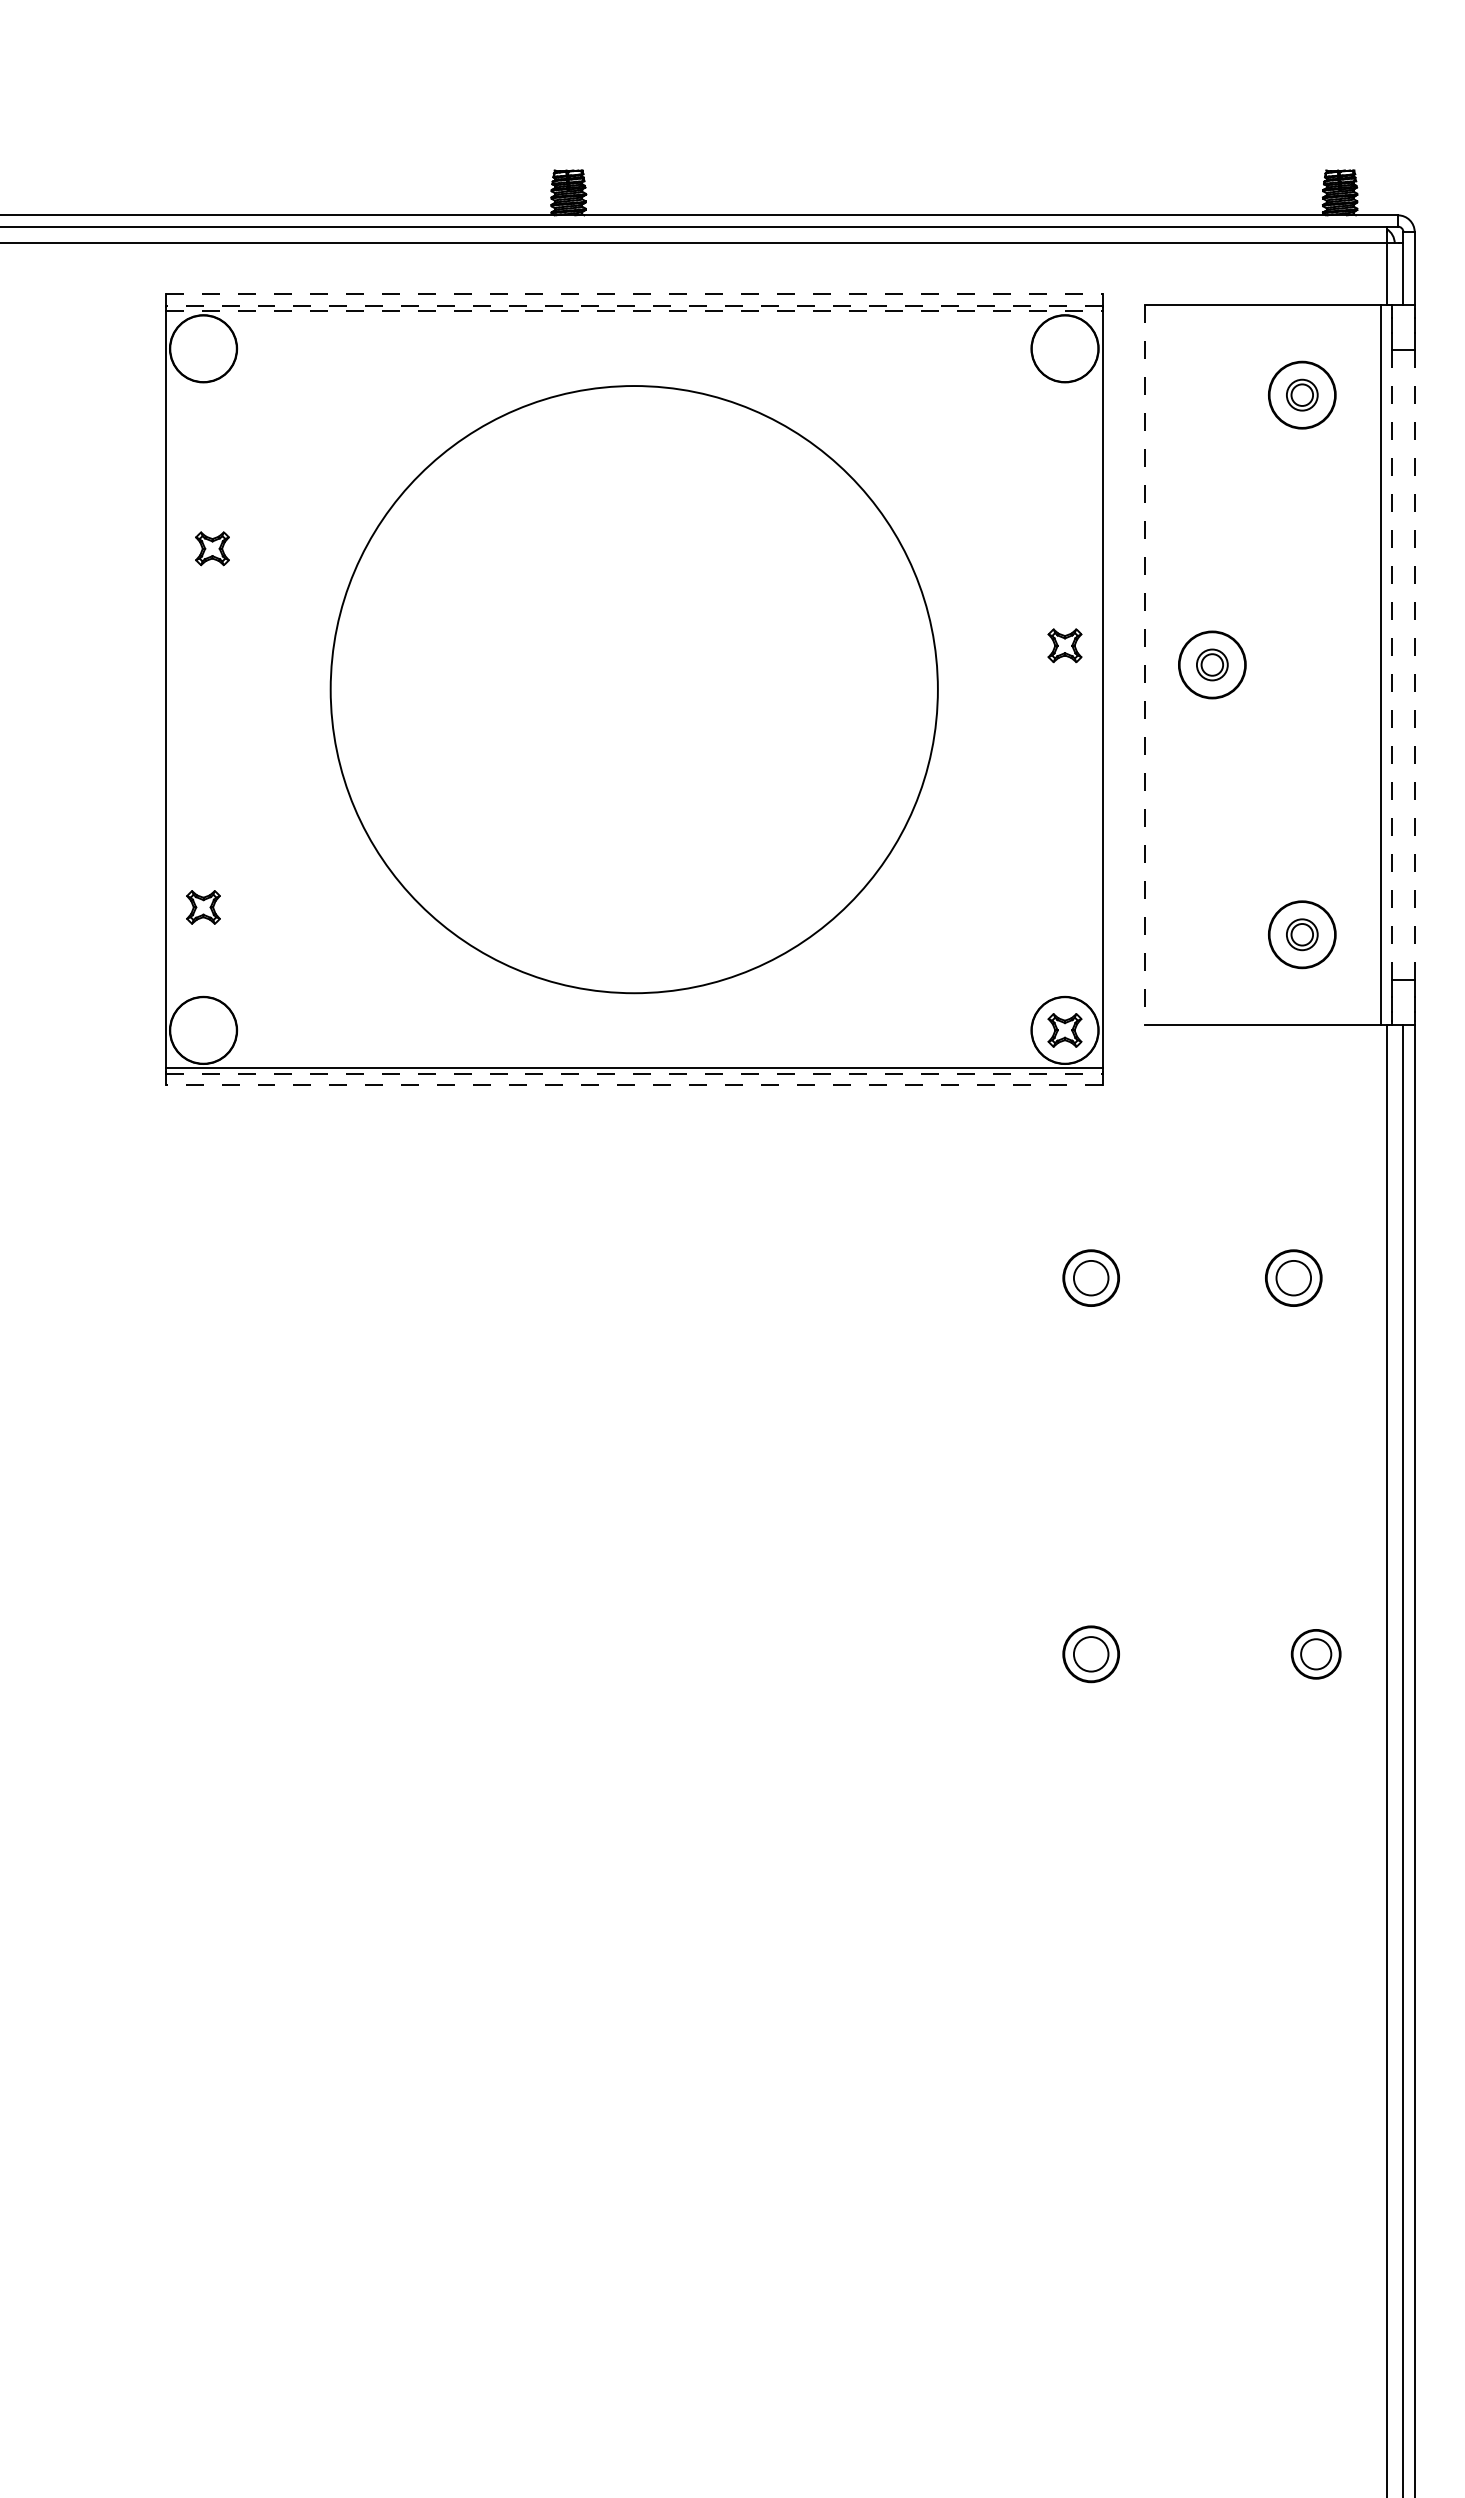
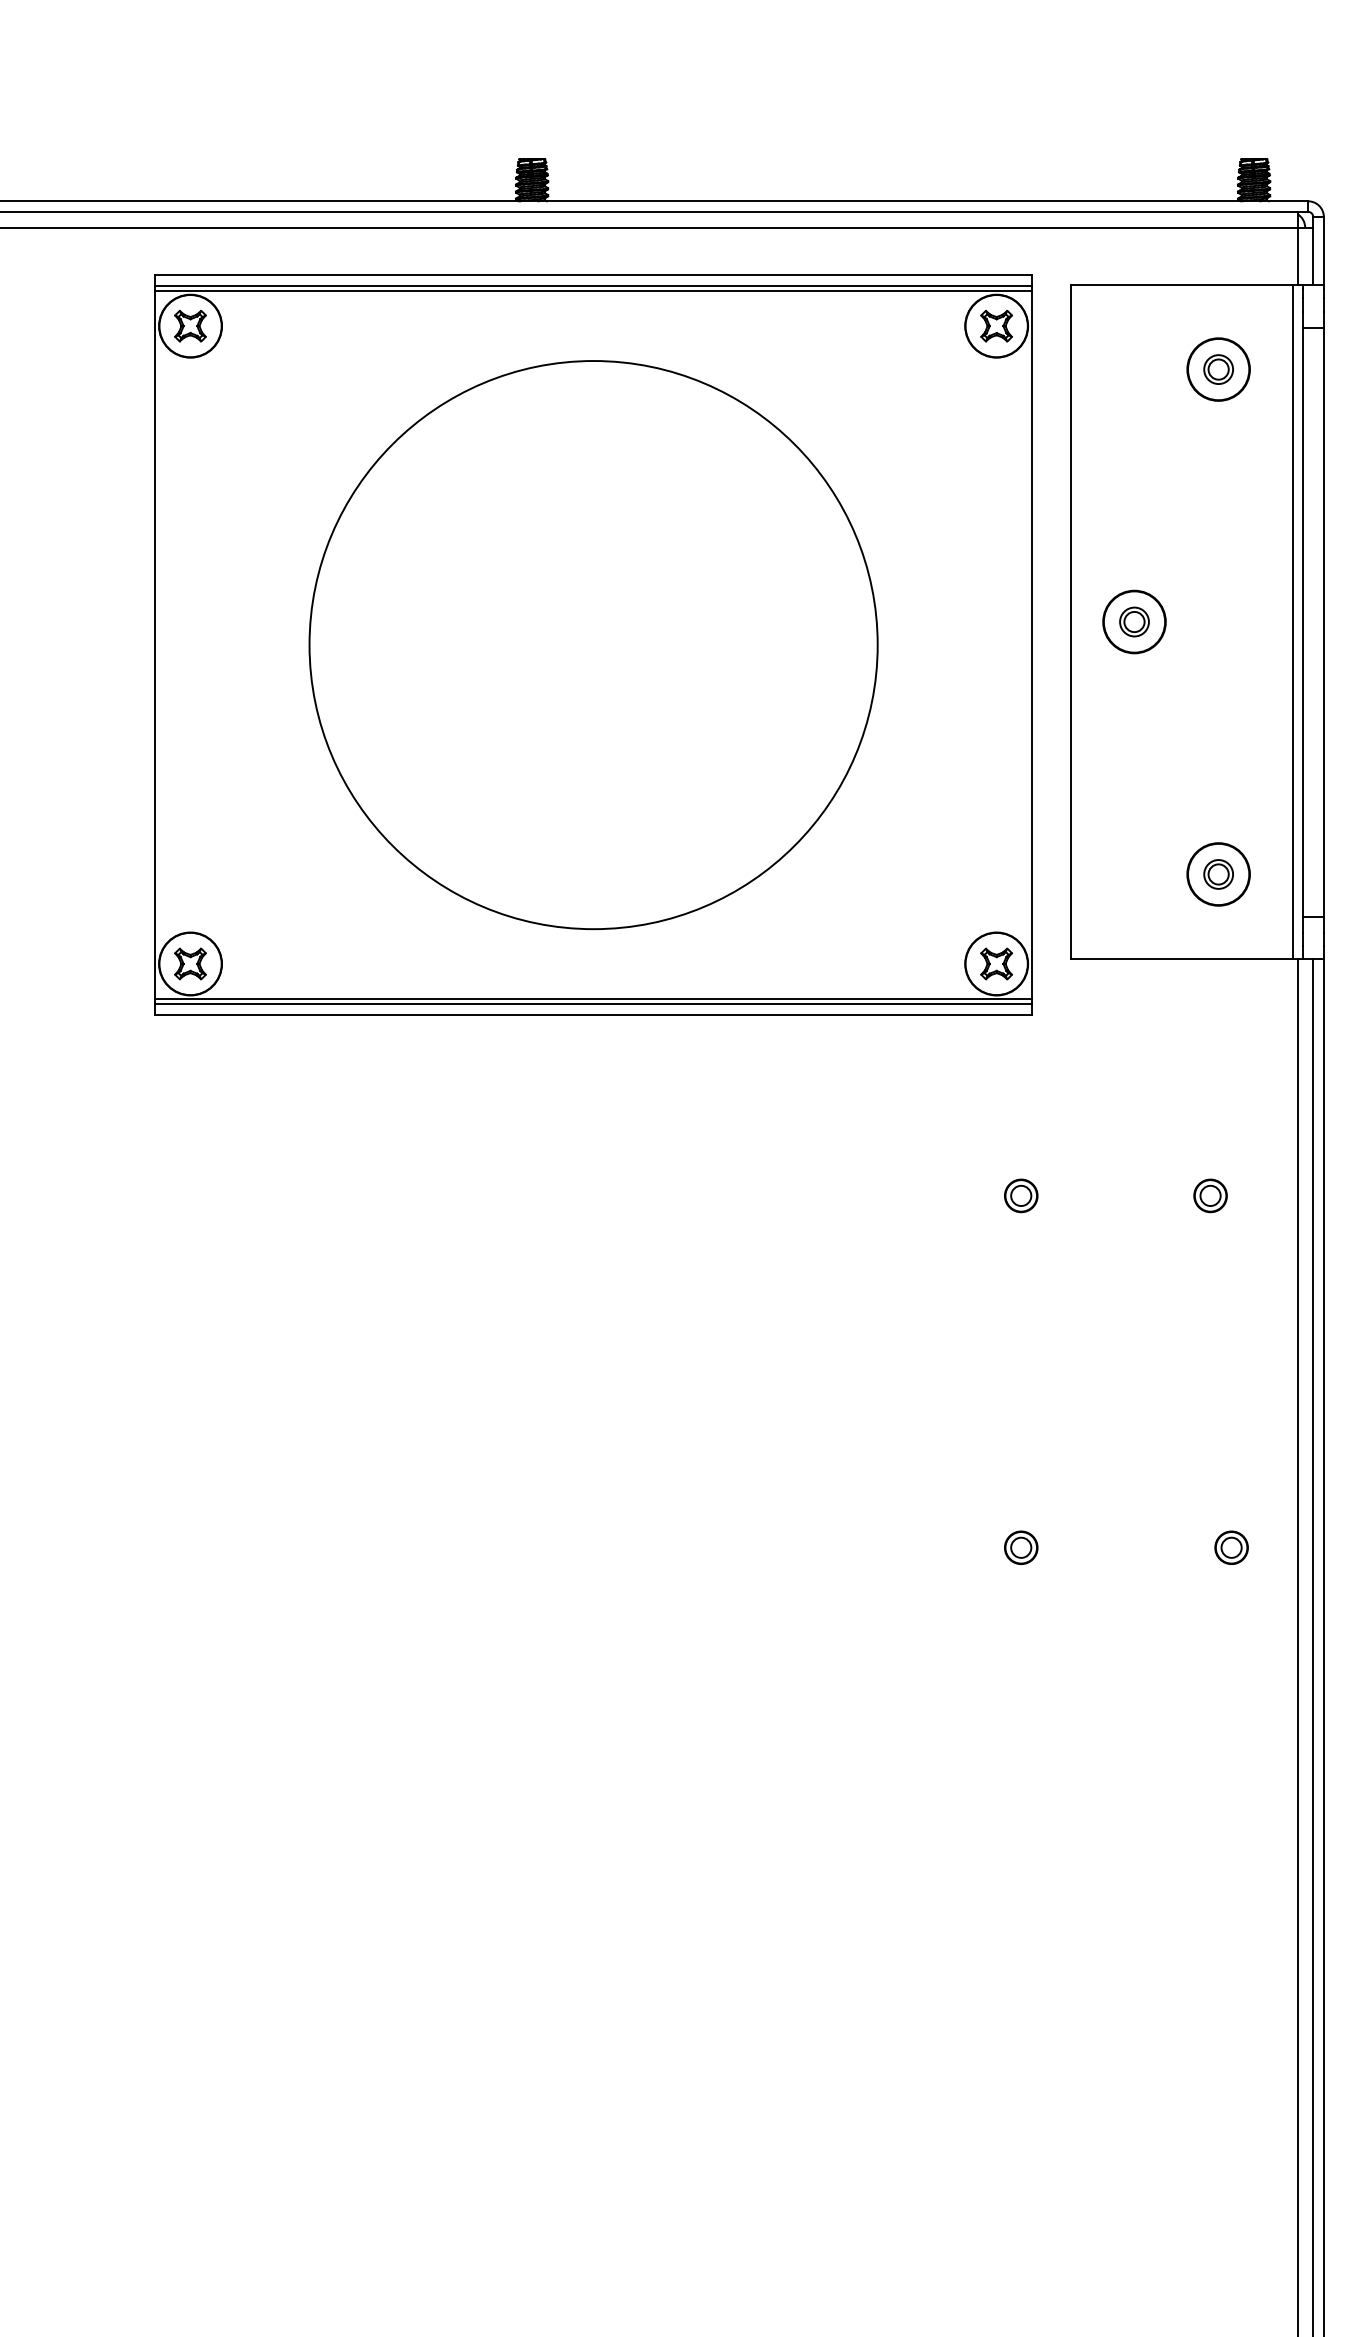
line: (634, 294) -> (593, 275), dashed -> solid
line: (634, 305) -> (593, 285), dashed -> solid
line: (634, 311) -> (593, 291), dashed -> solid
part: (212, 548) -> (190, 325), moved
part: (1064, 645) -> (996, 325), moved
line: (1144, 664) -> (1071, 621), dashed -> solid
line: (1392, 664) -> (1303, 621), dashed -> solid
line: (1414, 664) -> (1323, 621), dashed -> solid
part: (203, 907) -> (190, 964), moved
line: (634, 1073) -> (593, 1004), dashed -> solid
line: (634, 1084) -> (593, 1014), dashed -> solid
part: (1091, 1278) -> (1021, 1196), size x0.62
part: (1293, 1278) -> (1210, 1196), size x0.62
part: (1091, 1654) -> (1021, 1547), size x0.62
part: (1315, 1654) -> (1231, 1547), size x0.71

